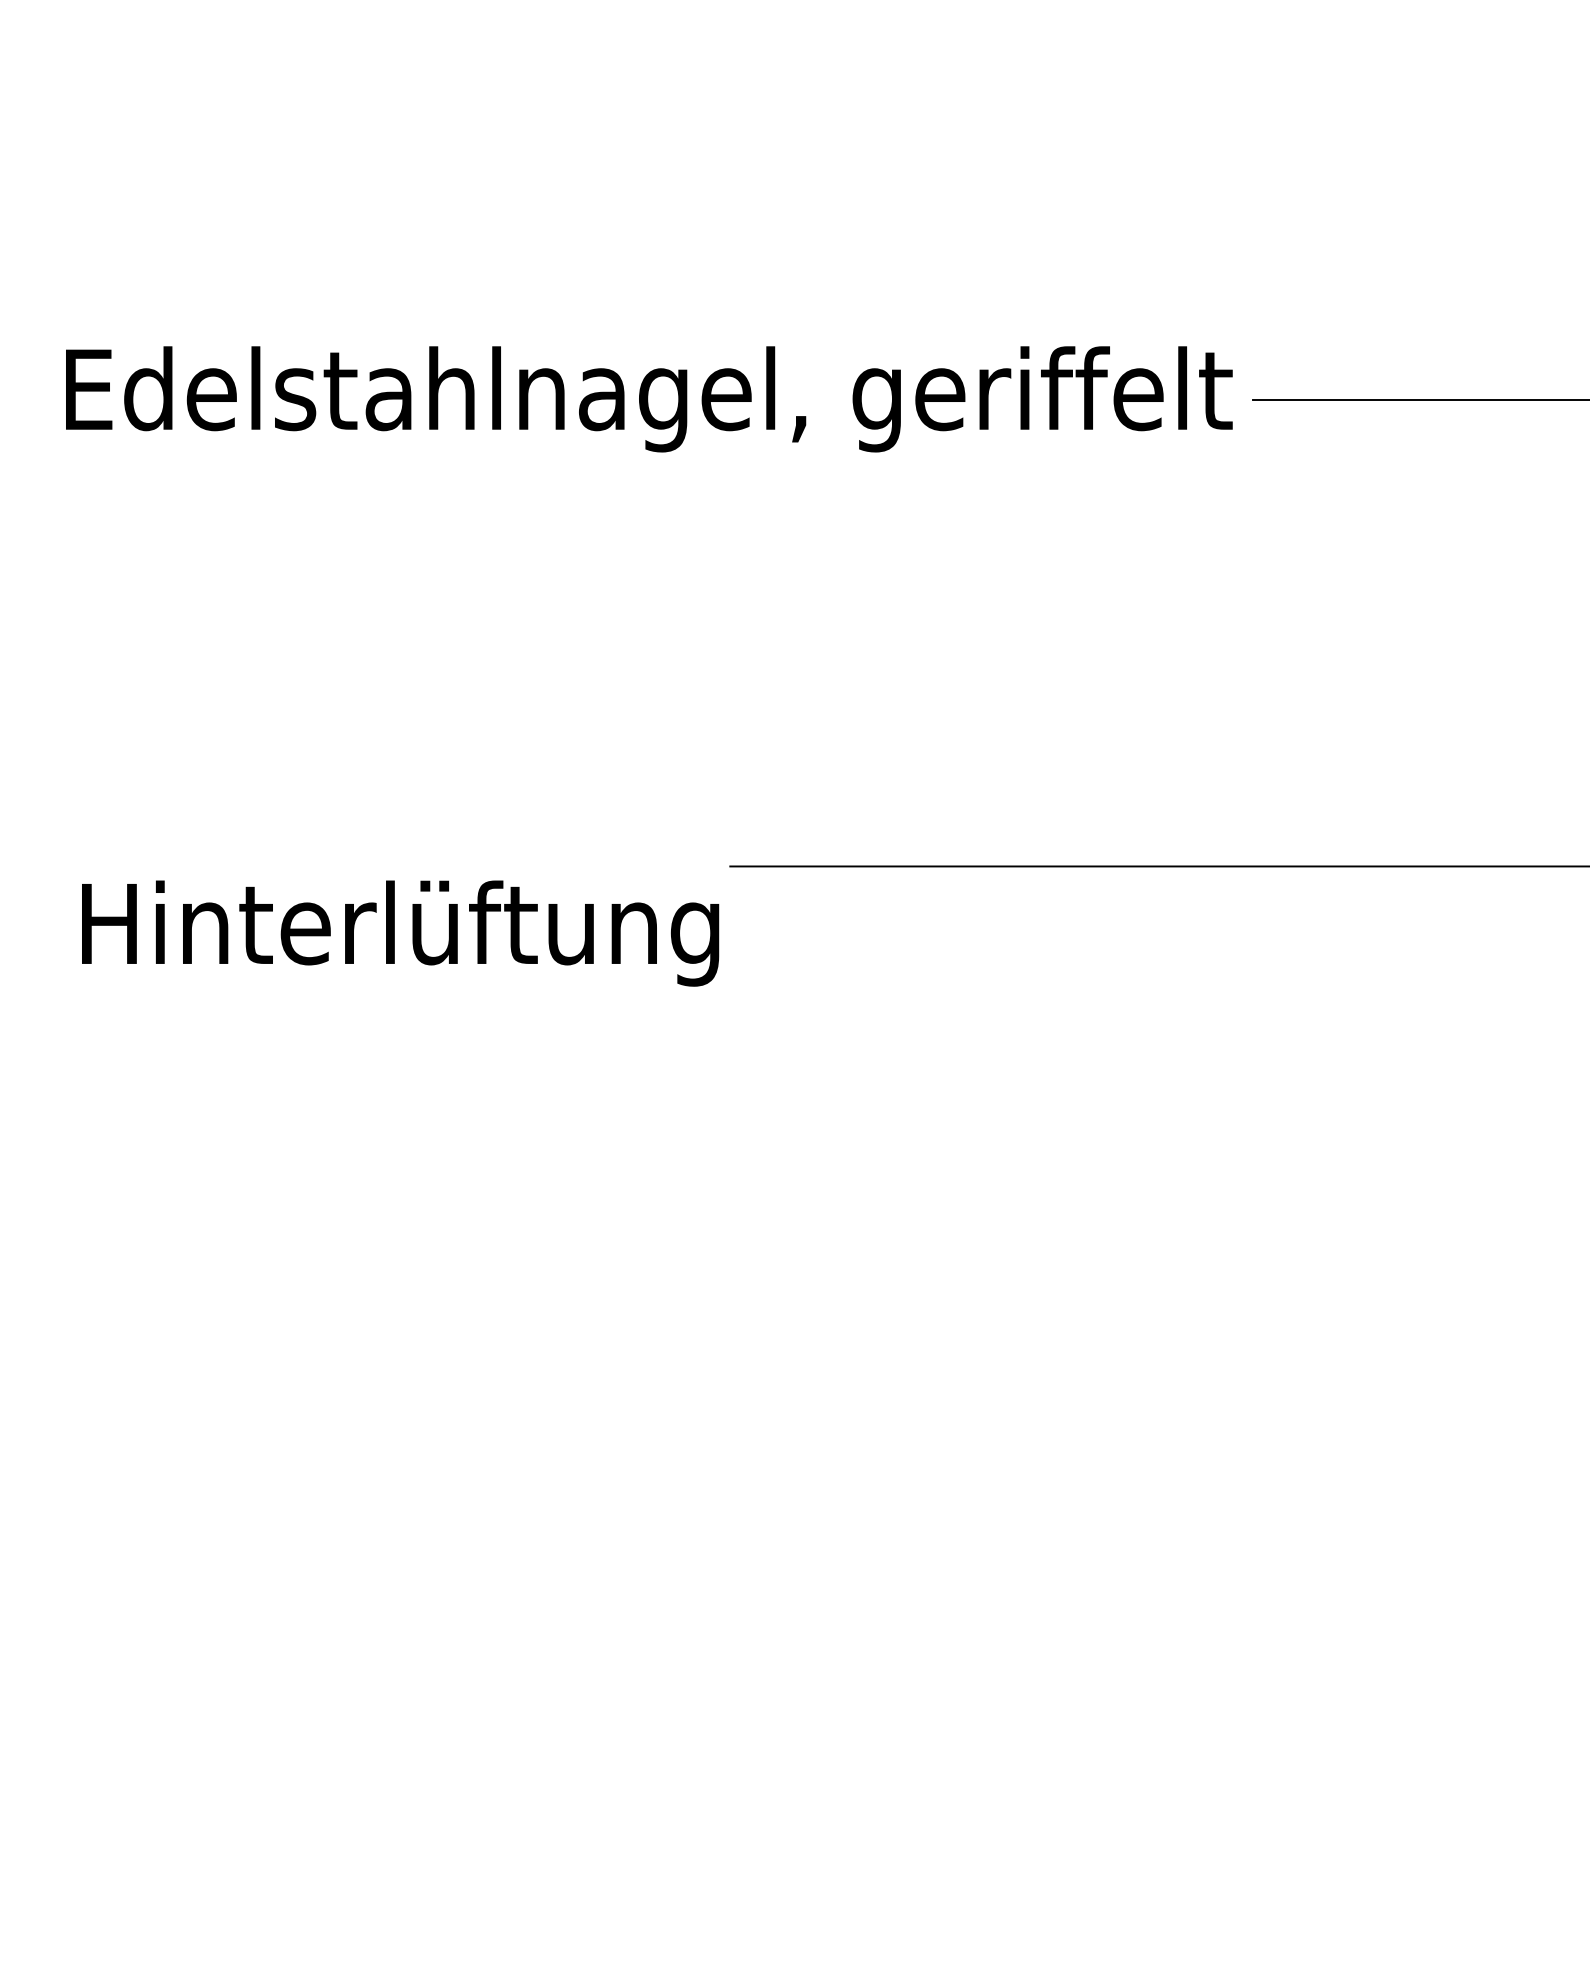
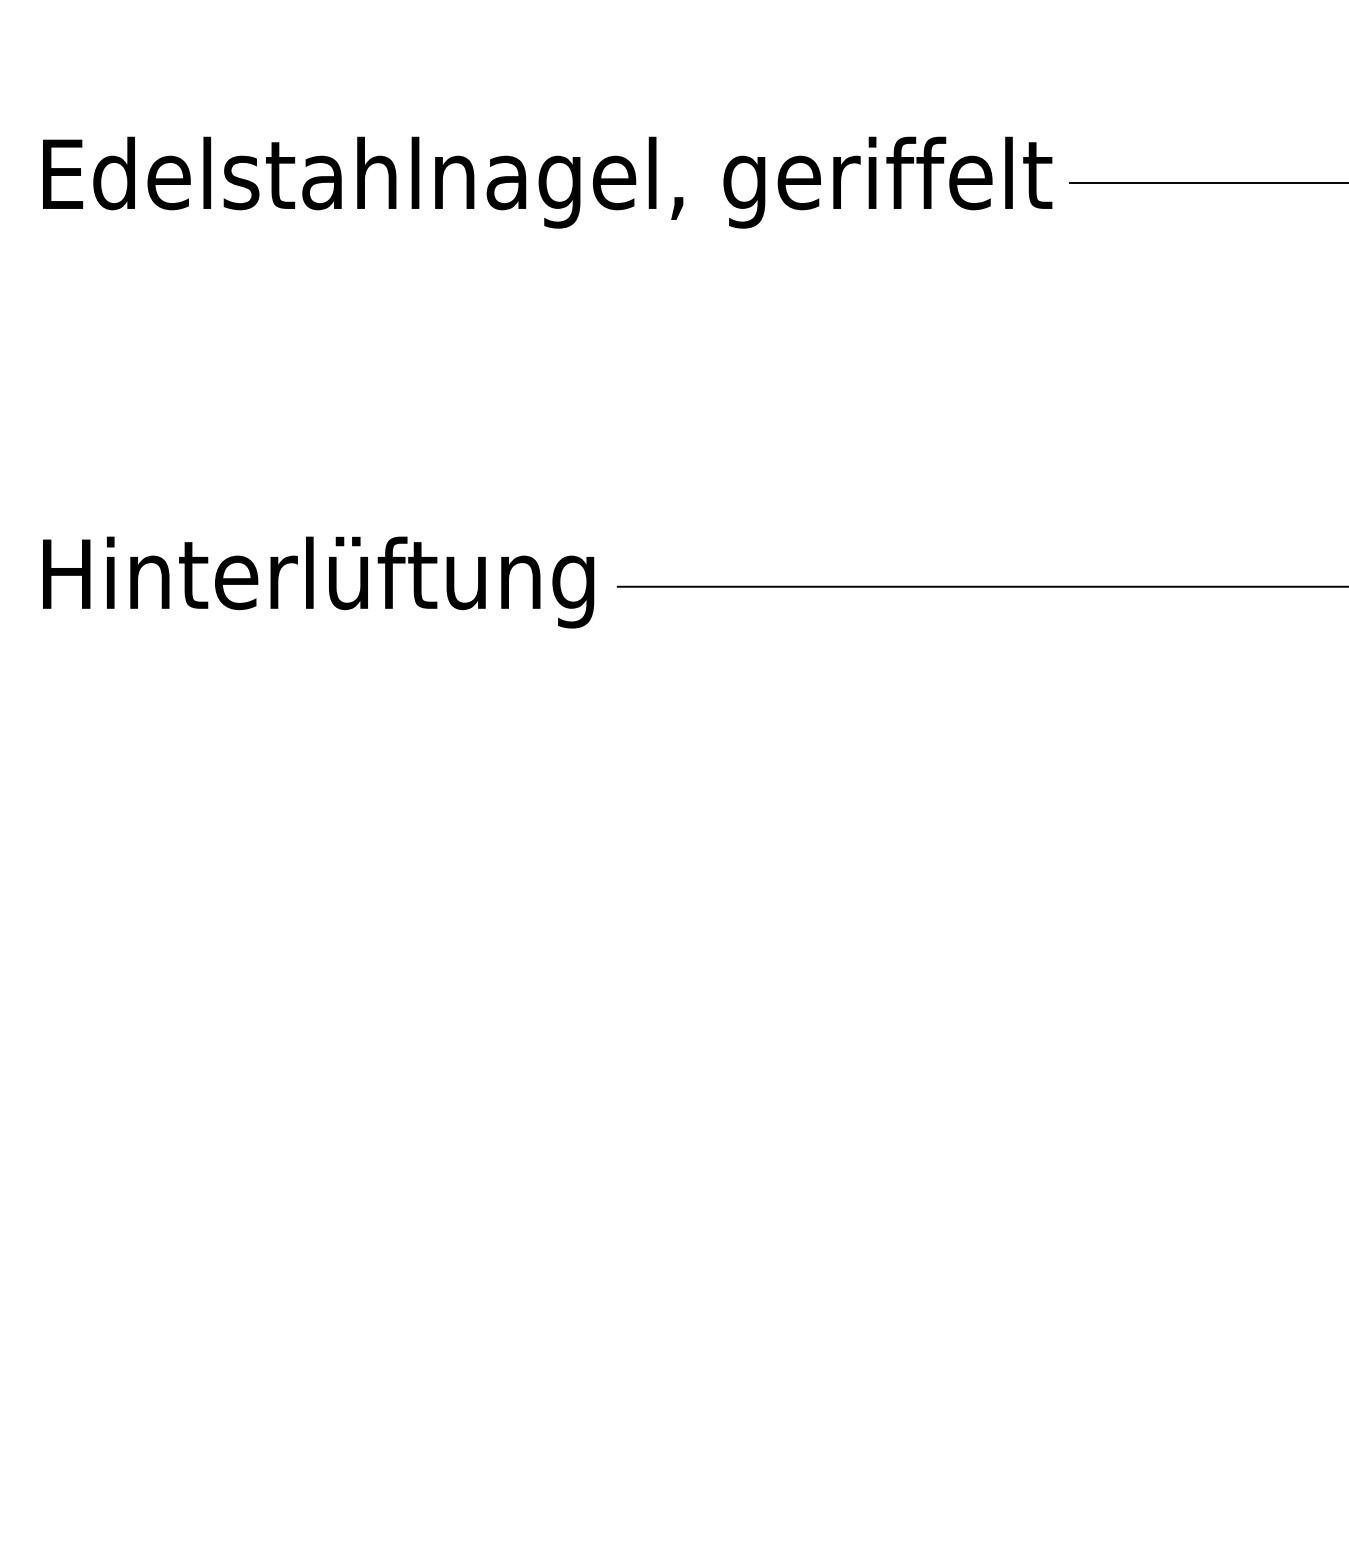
text: (400, 933) -> (318, 582), moved

